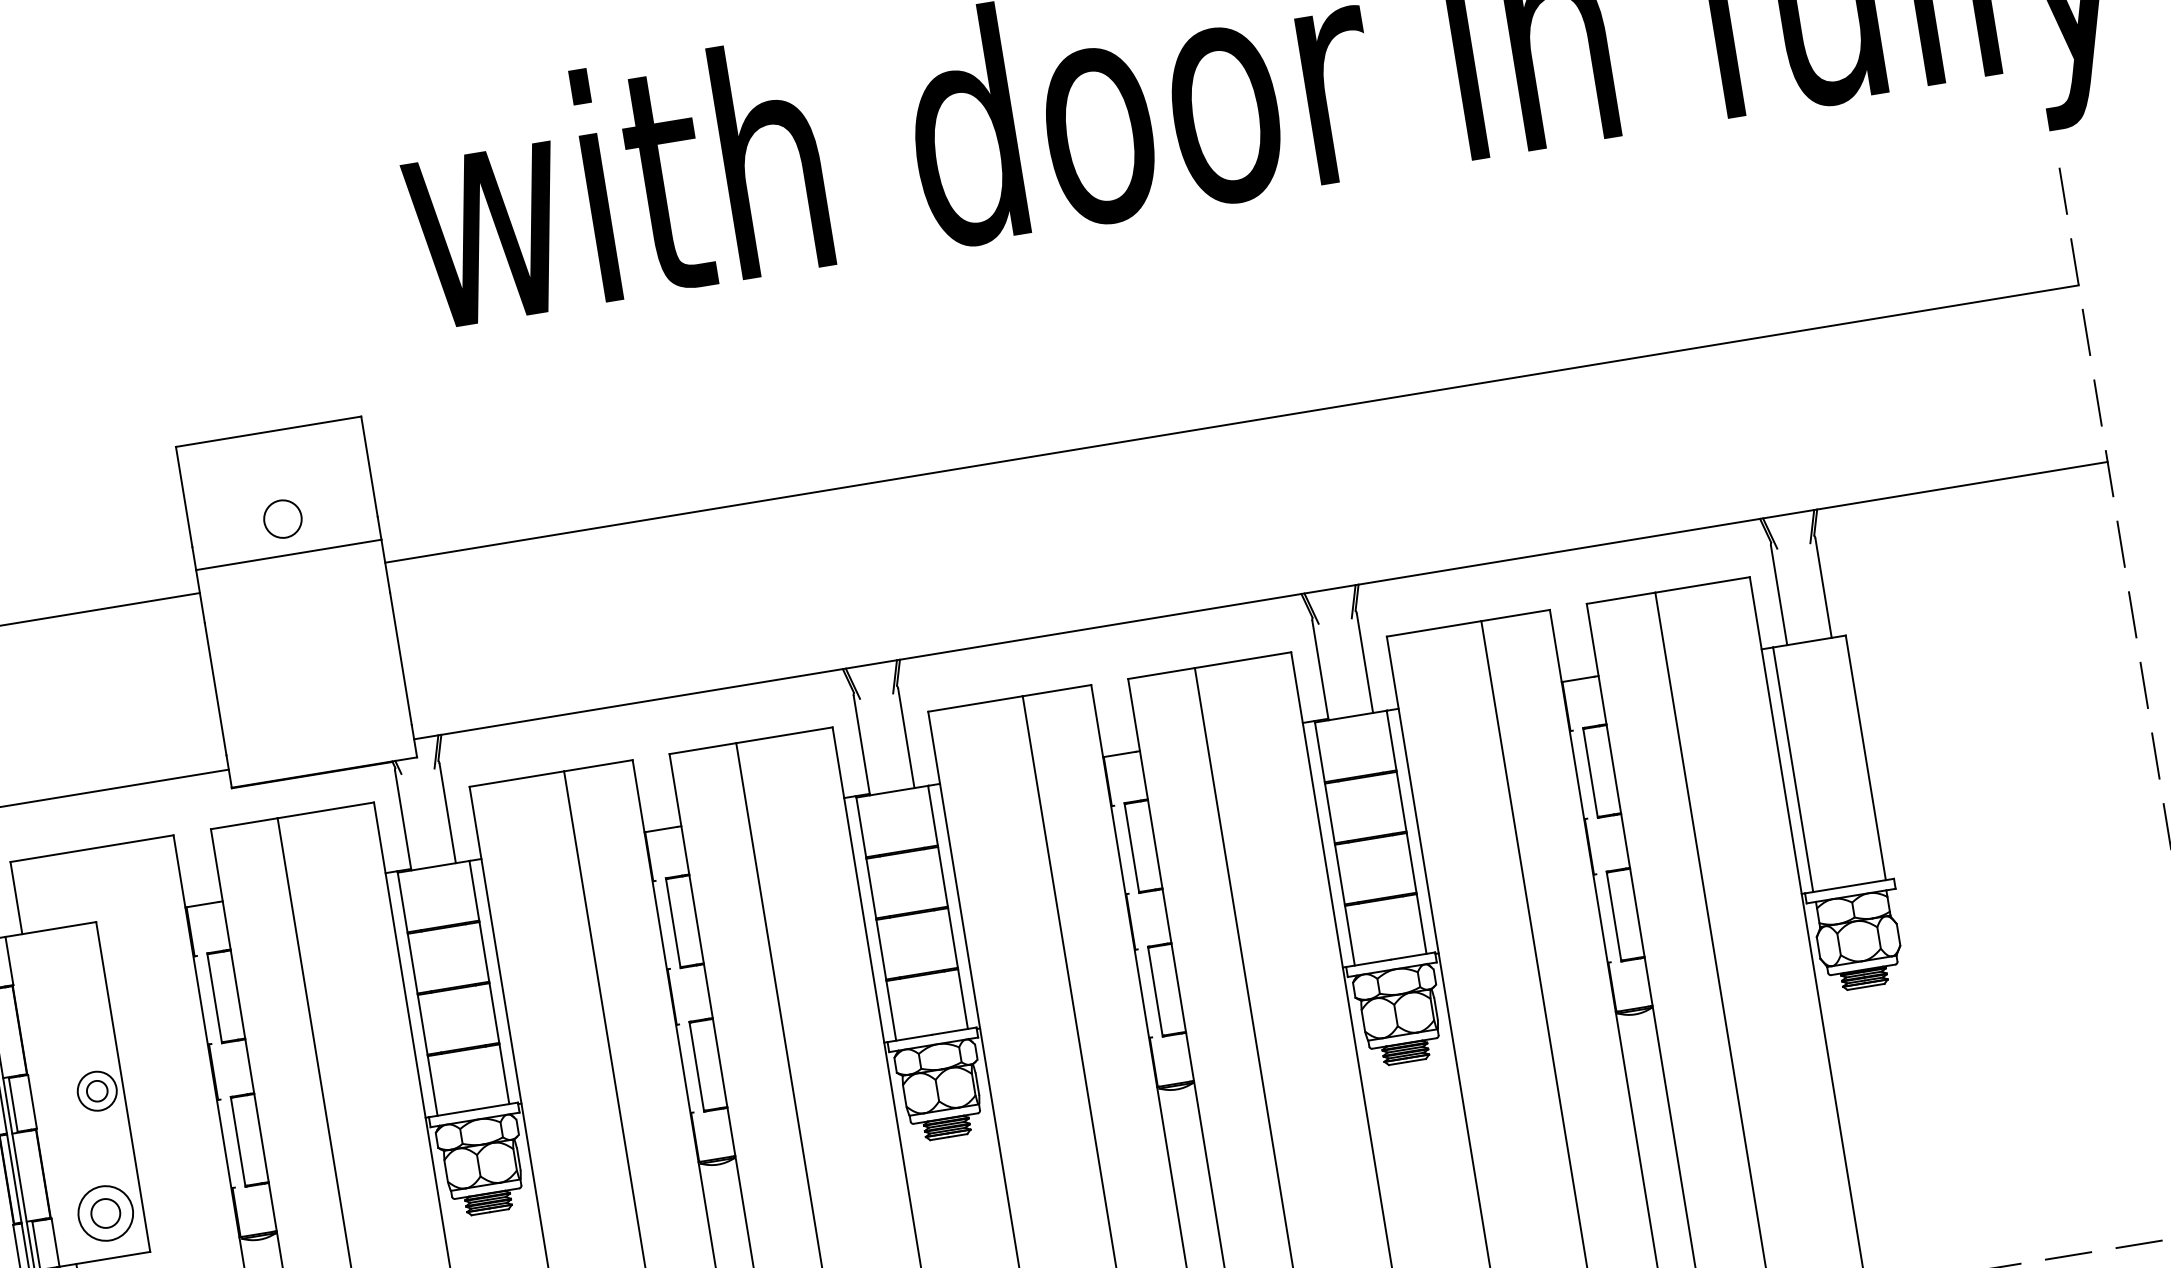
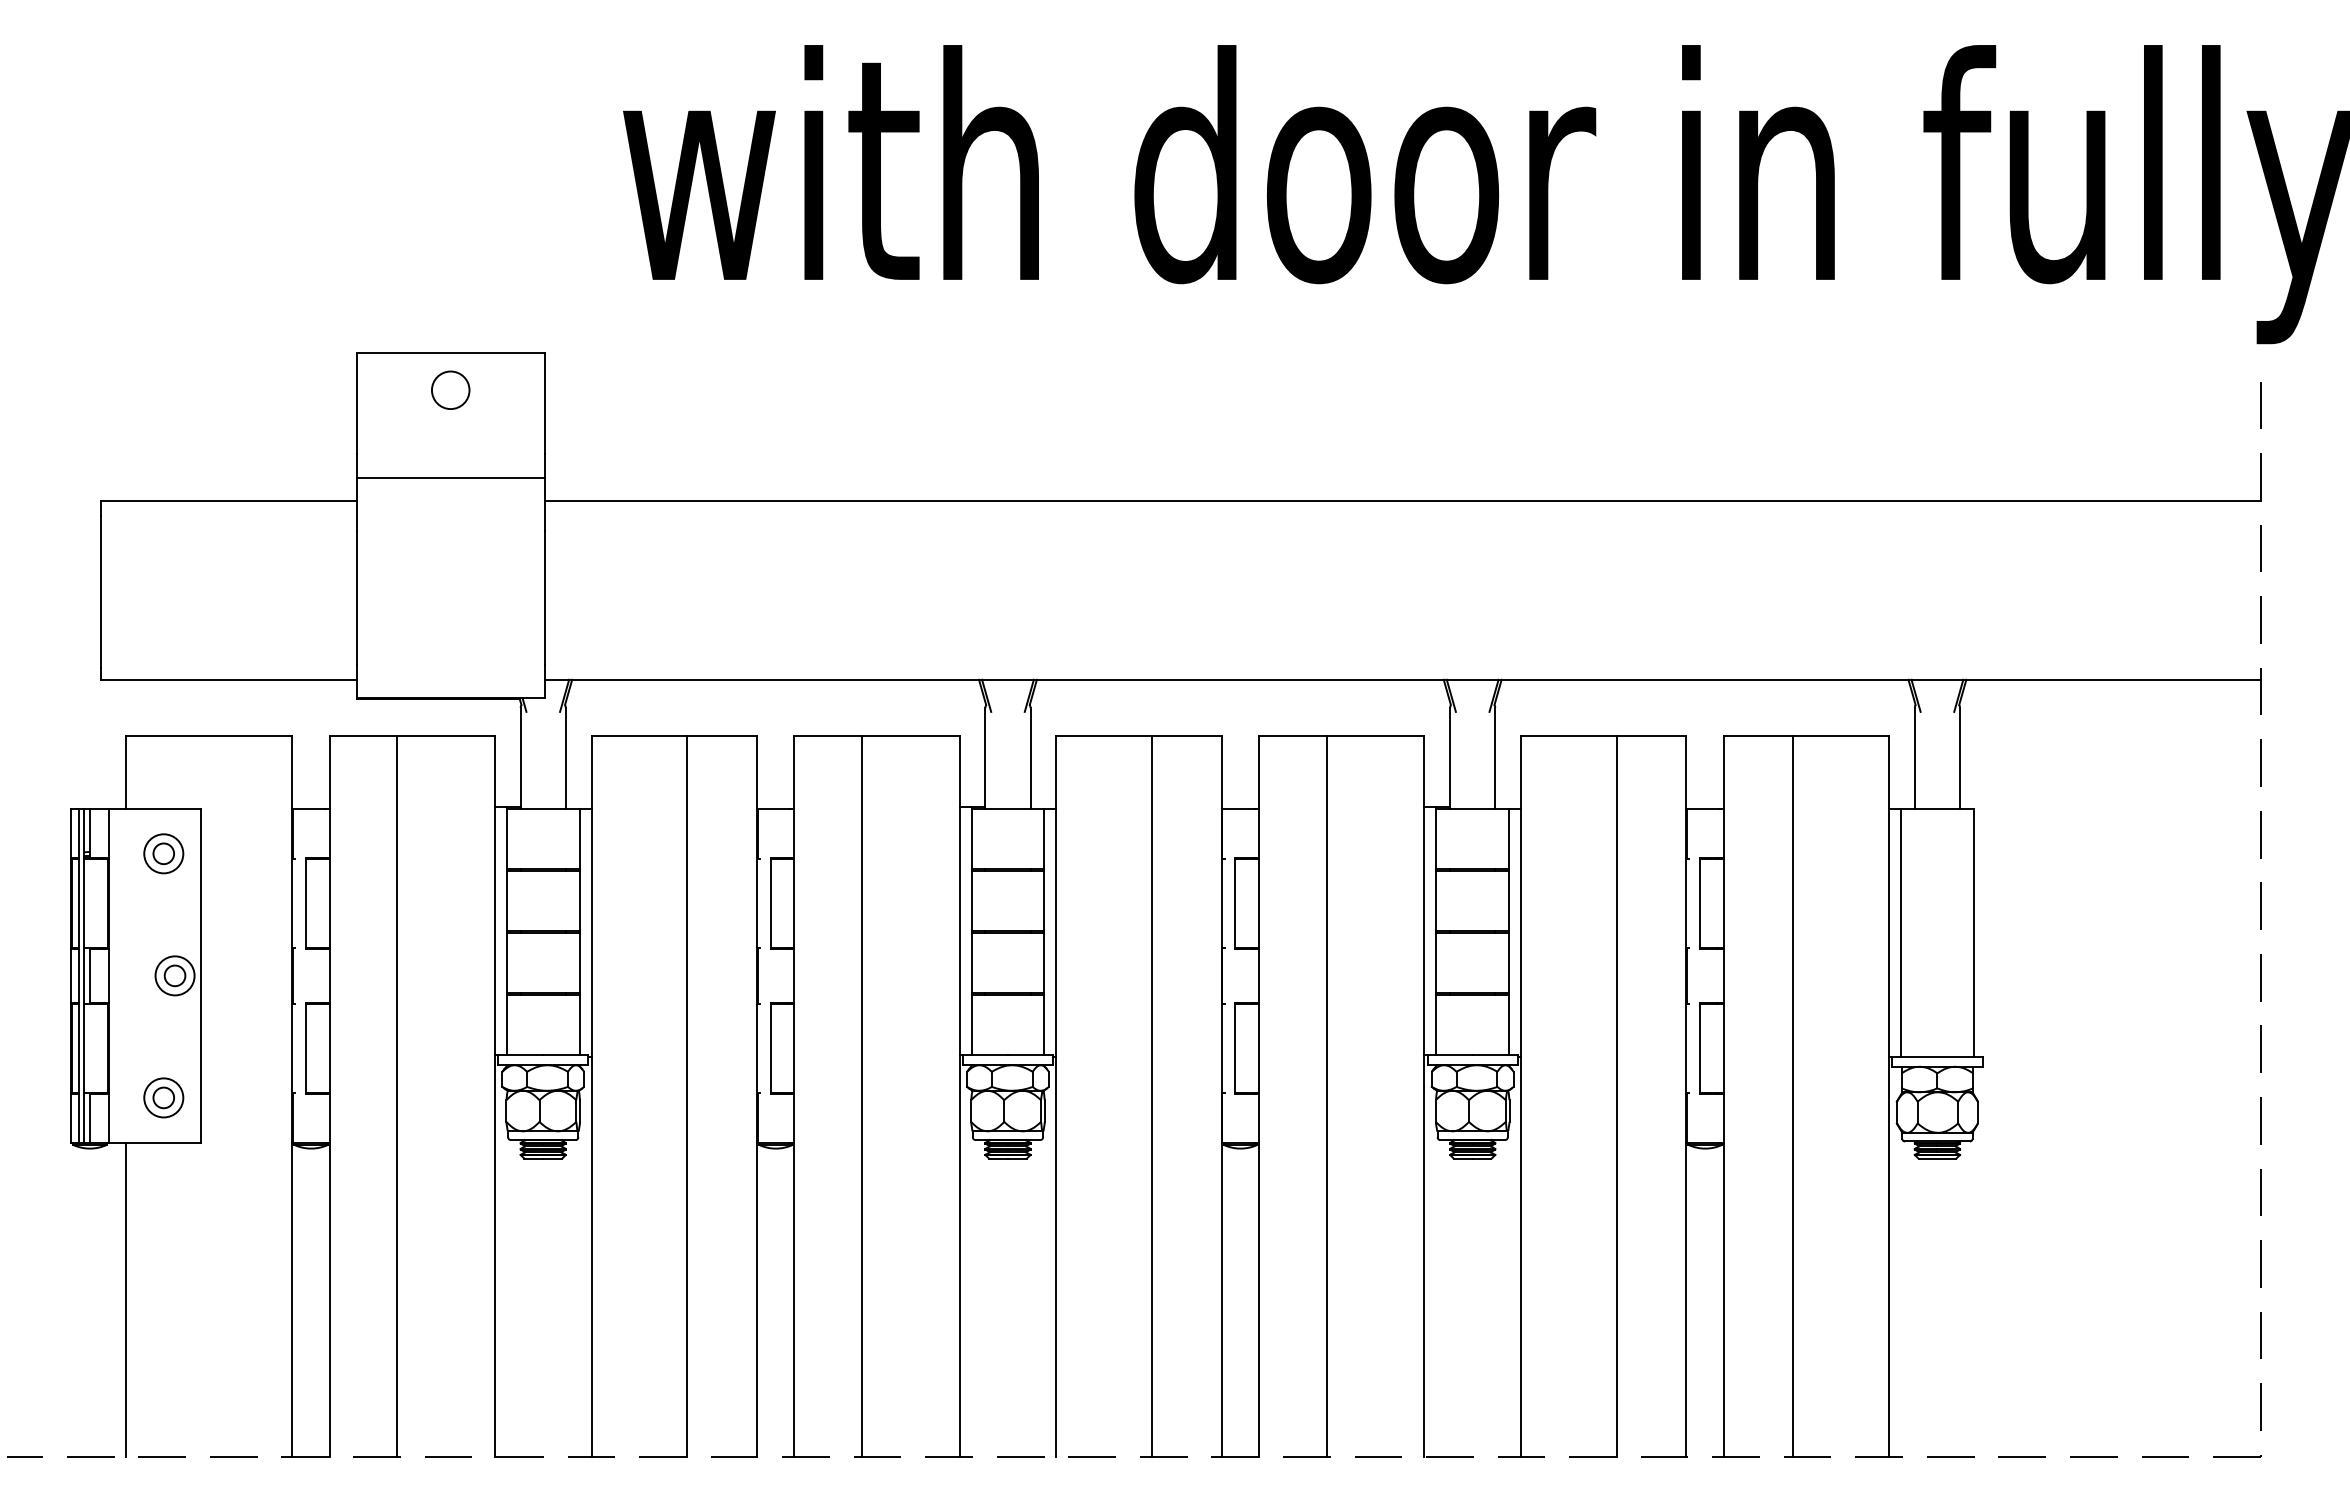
circle: (282, 518) -> (450, 389), moved
part: (66, 972) -> (163, 853), added
part: (105, 1213) -> (163, 1097), size x0.71

